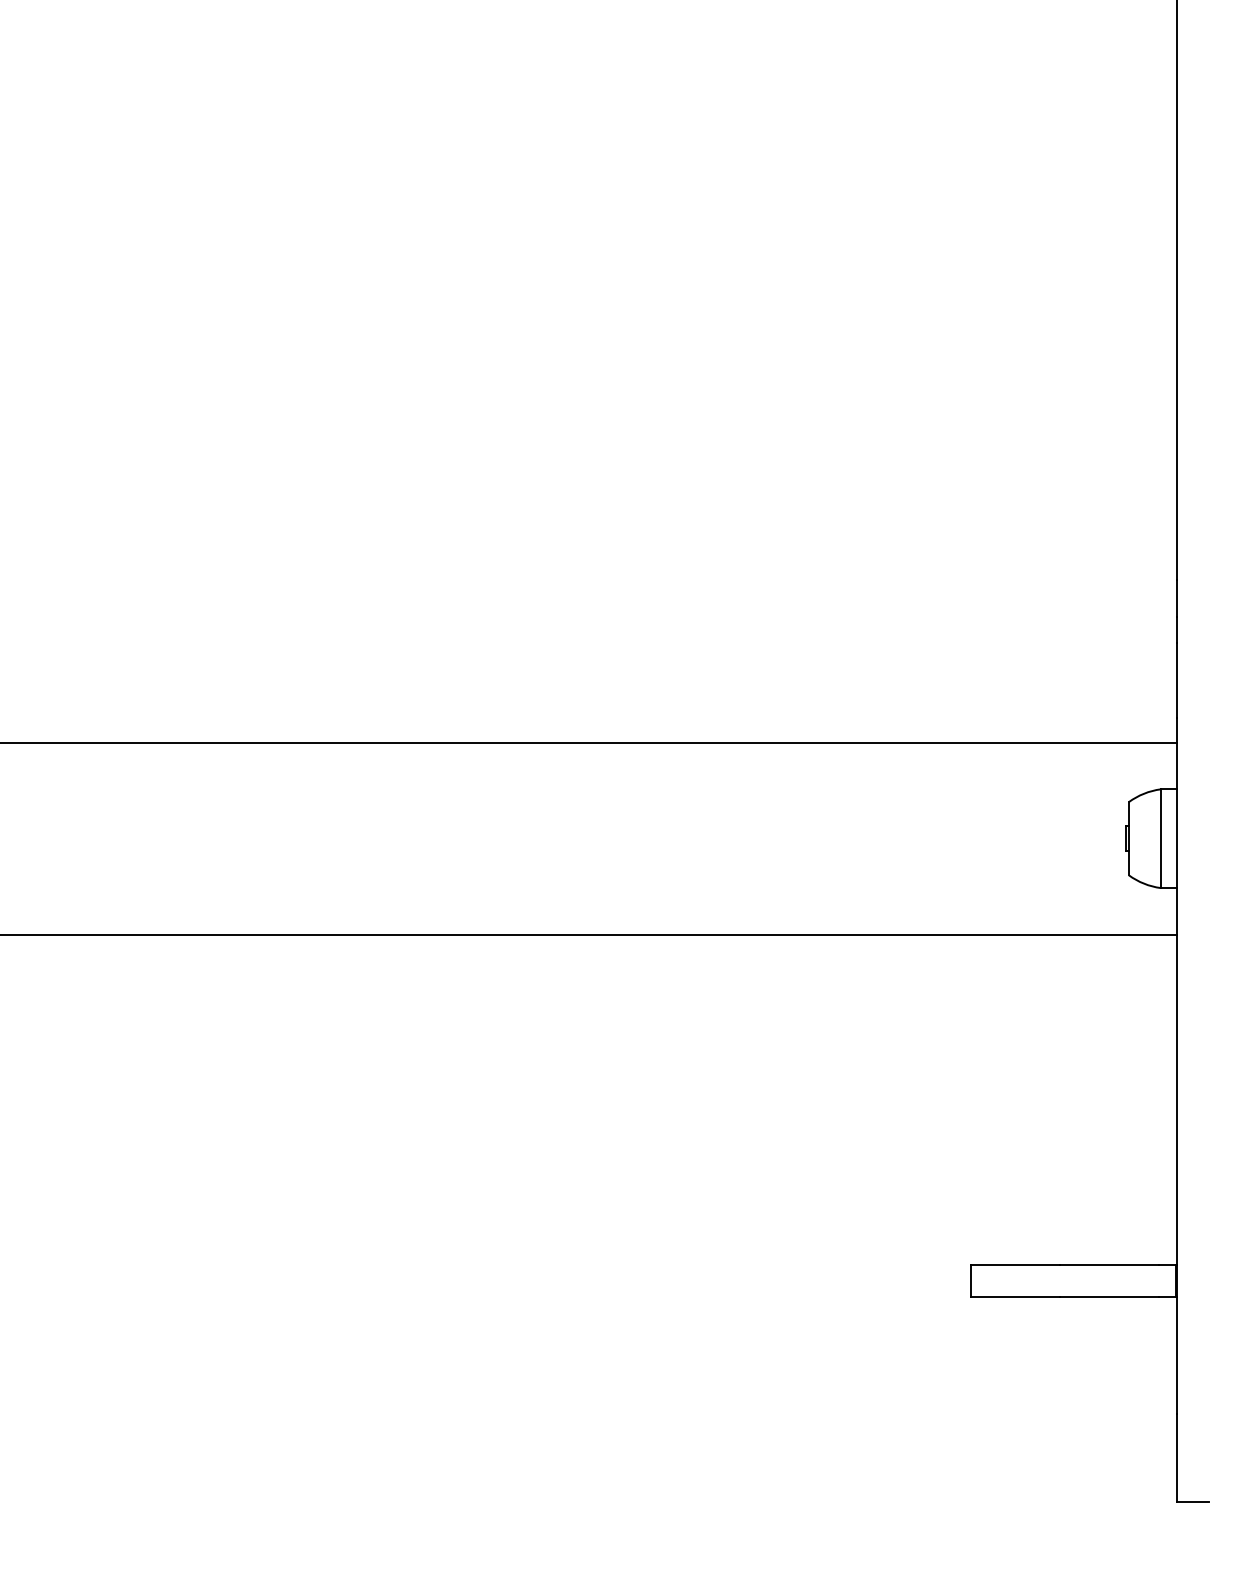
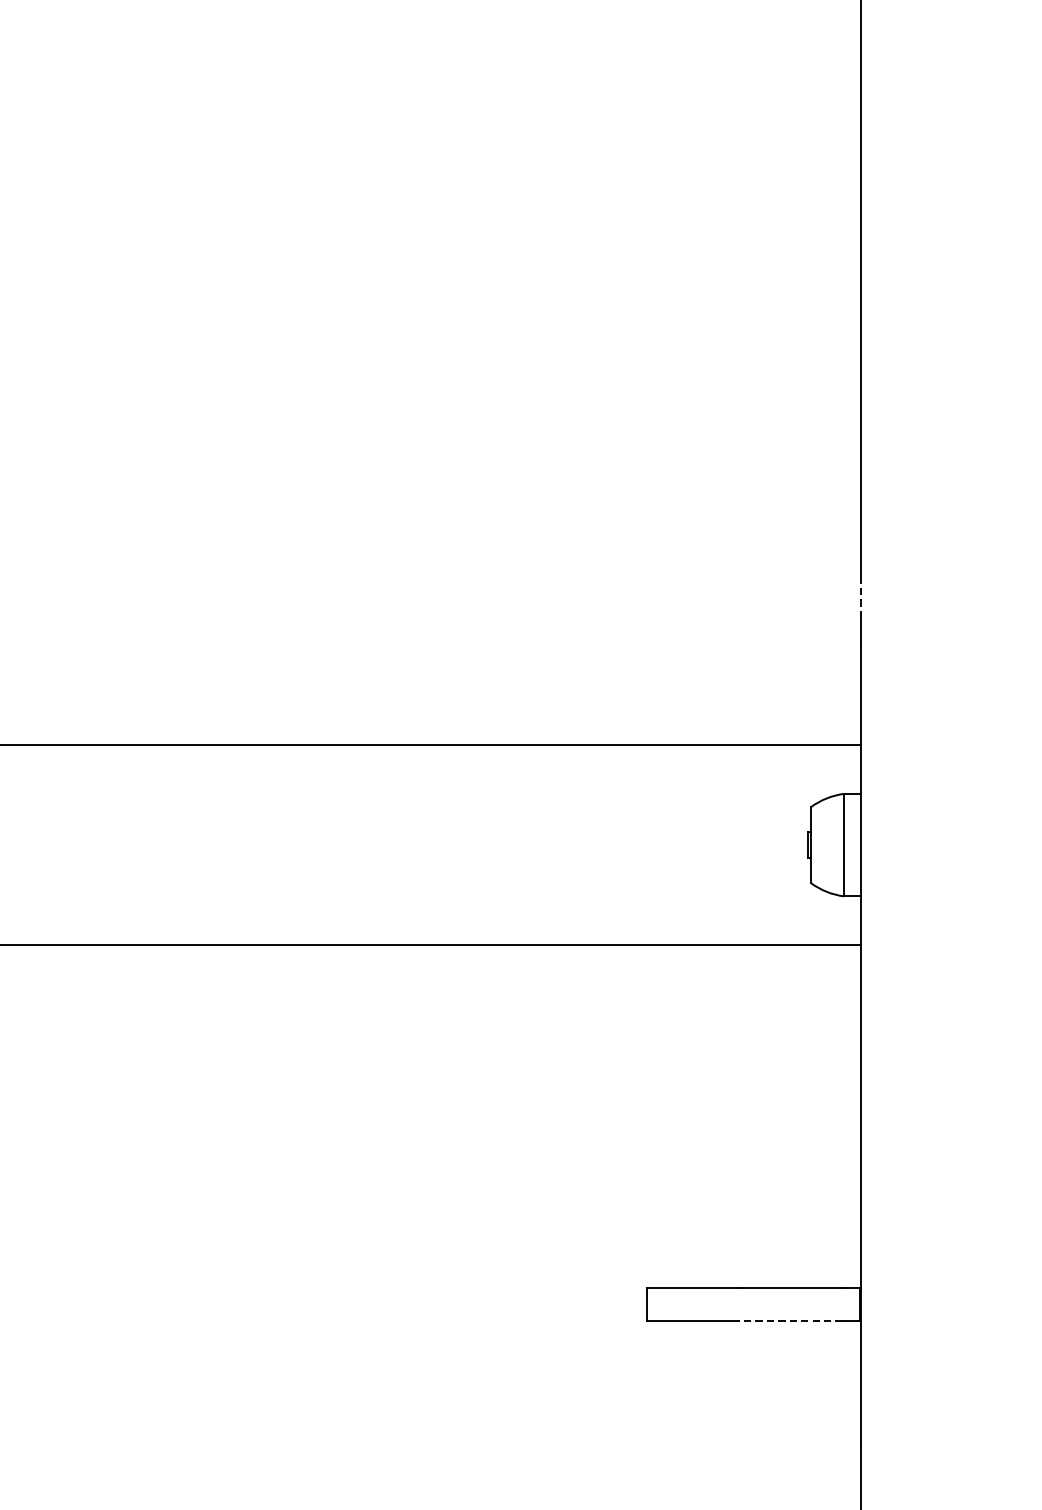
line: (1176, 598) -> (860, 595), solid -> dashed
line: (1109, 1297) -> (790, 1321), solid -> dashed

